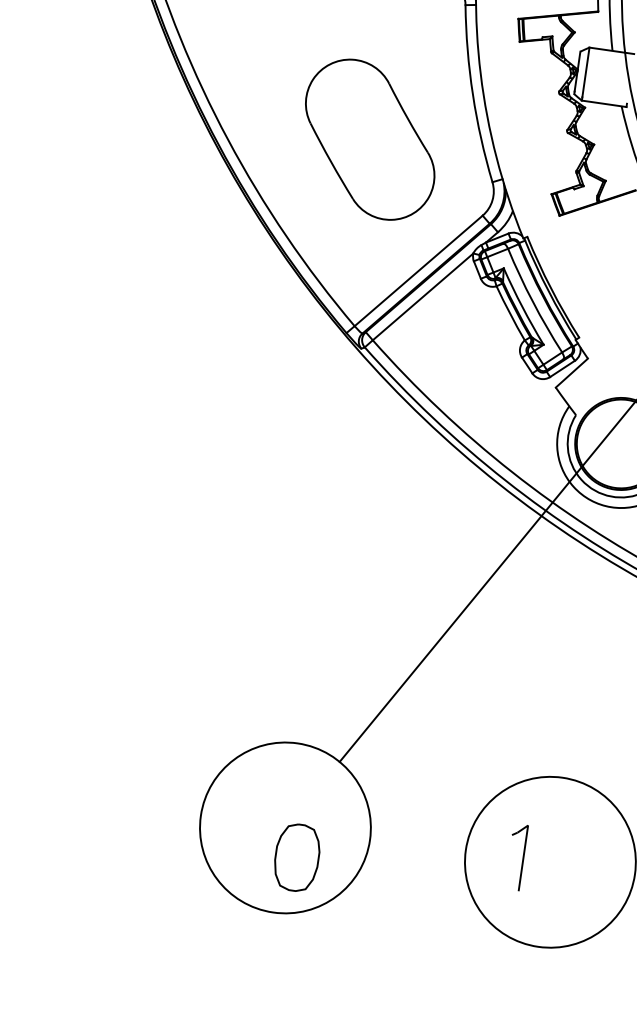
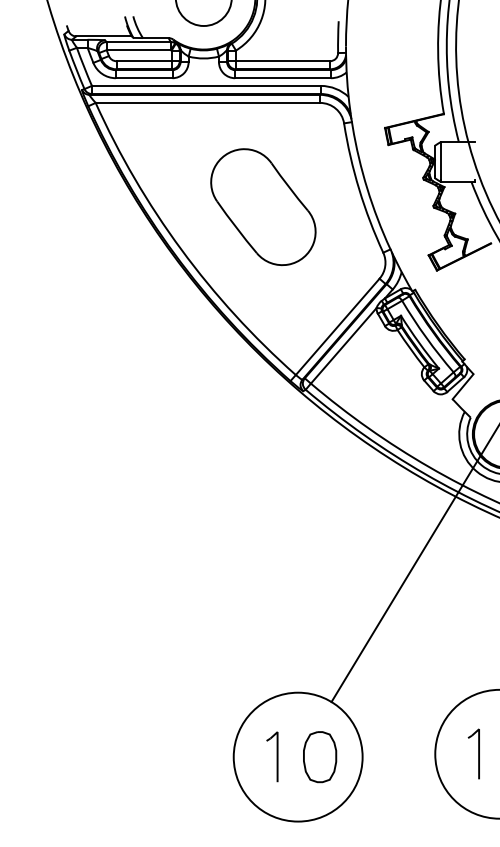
part: (370, 140) -> (263, 207), moved
part: (251, 822) -> (272, 756), added
part: (297, 858) -> (320, 757), moved

